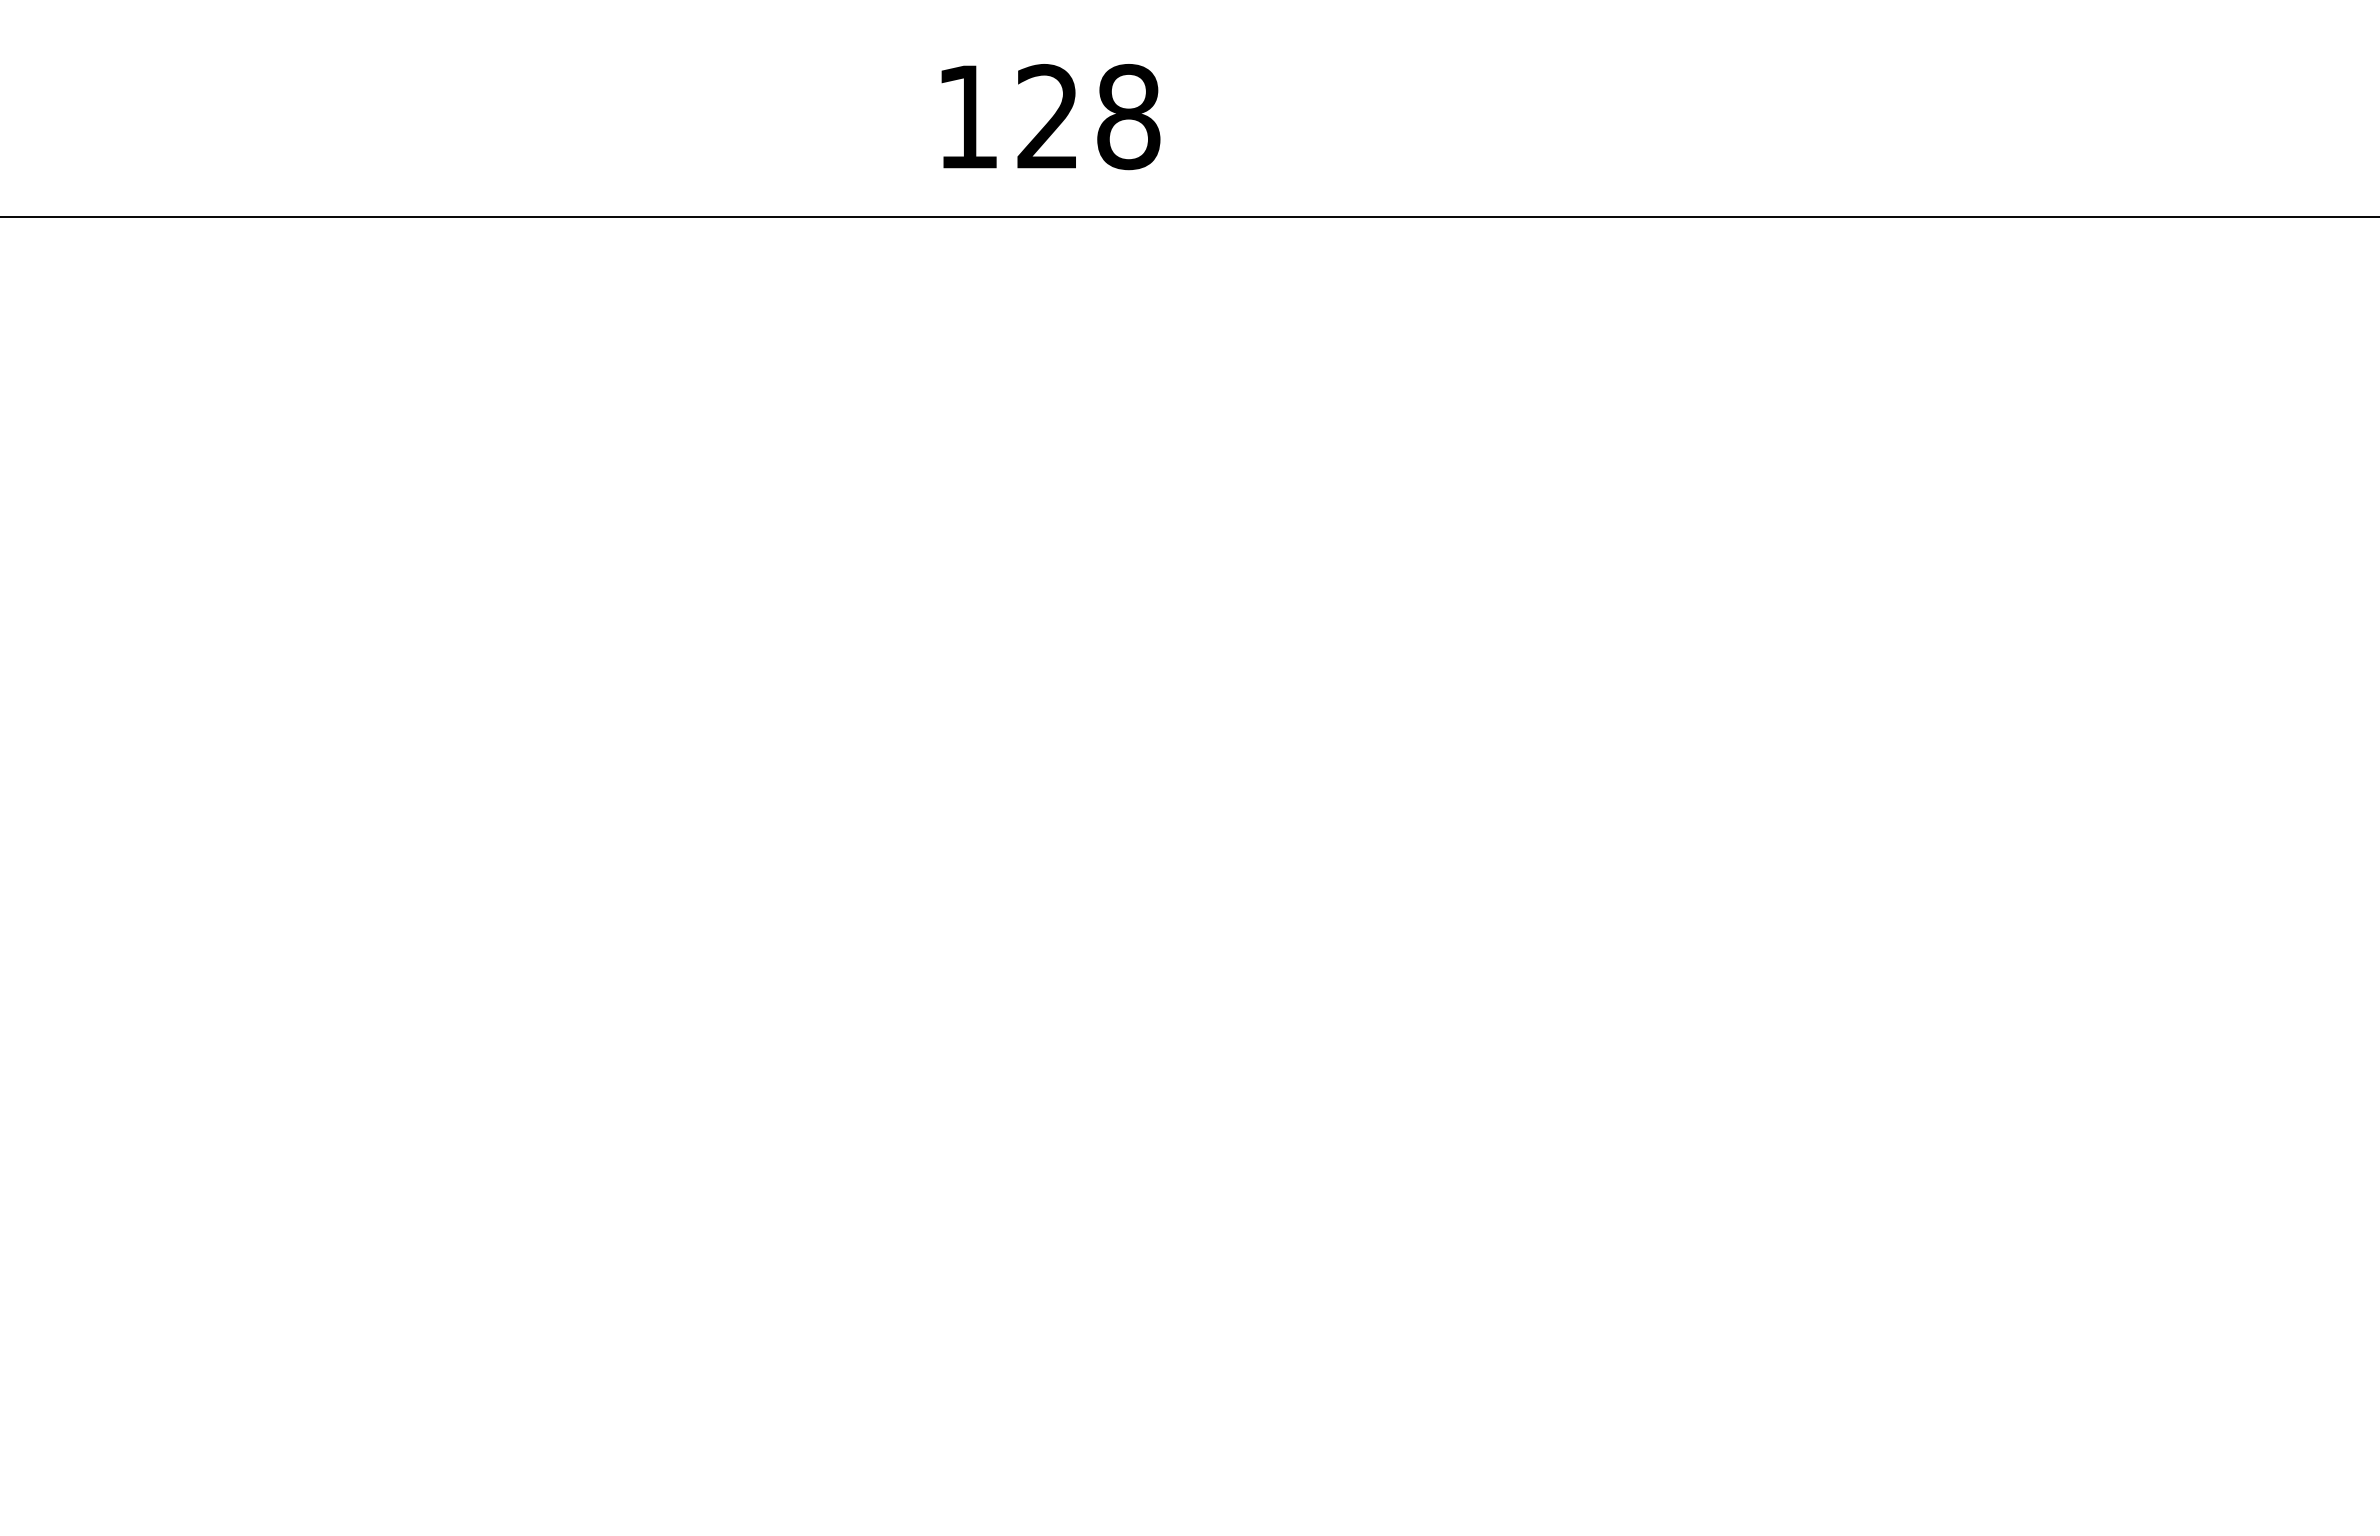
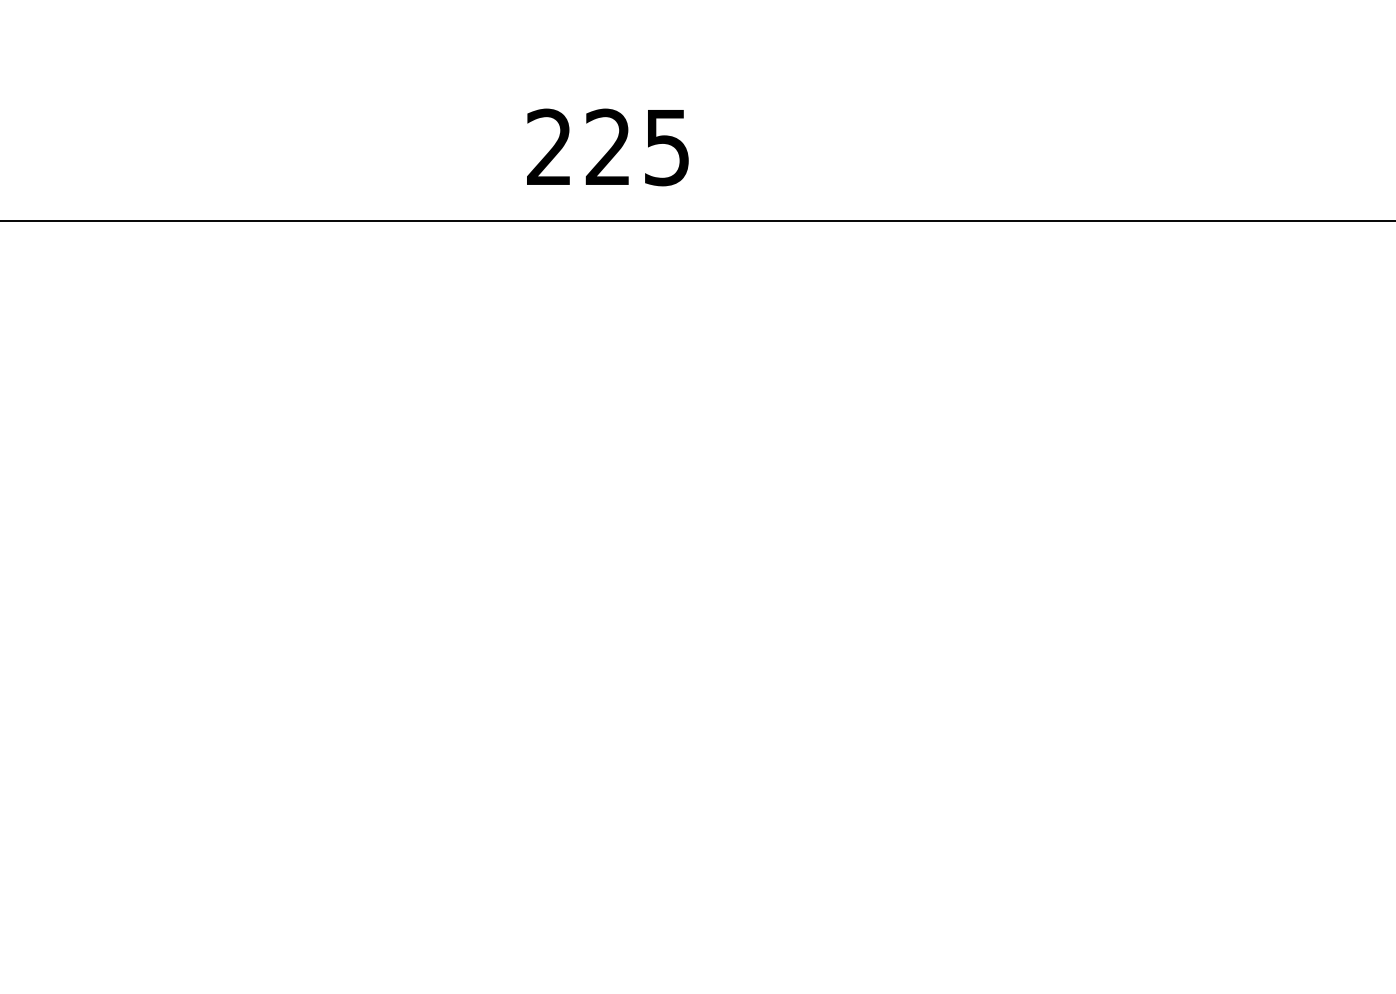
text: (1048, 117) -> (608, 147), 128 -> 225

